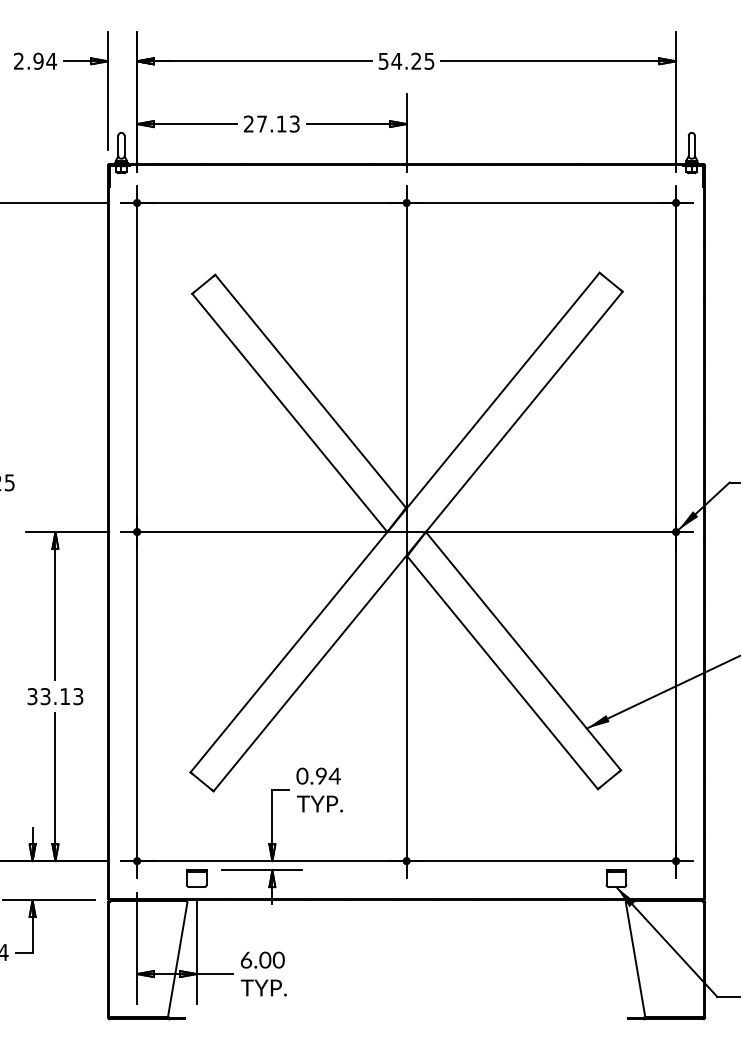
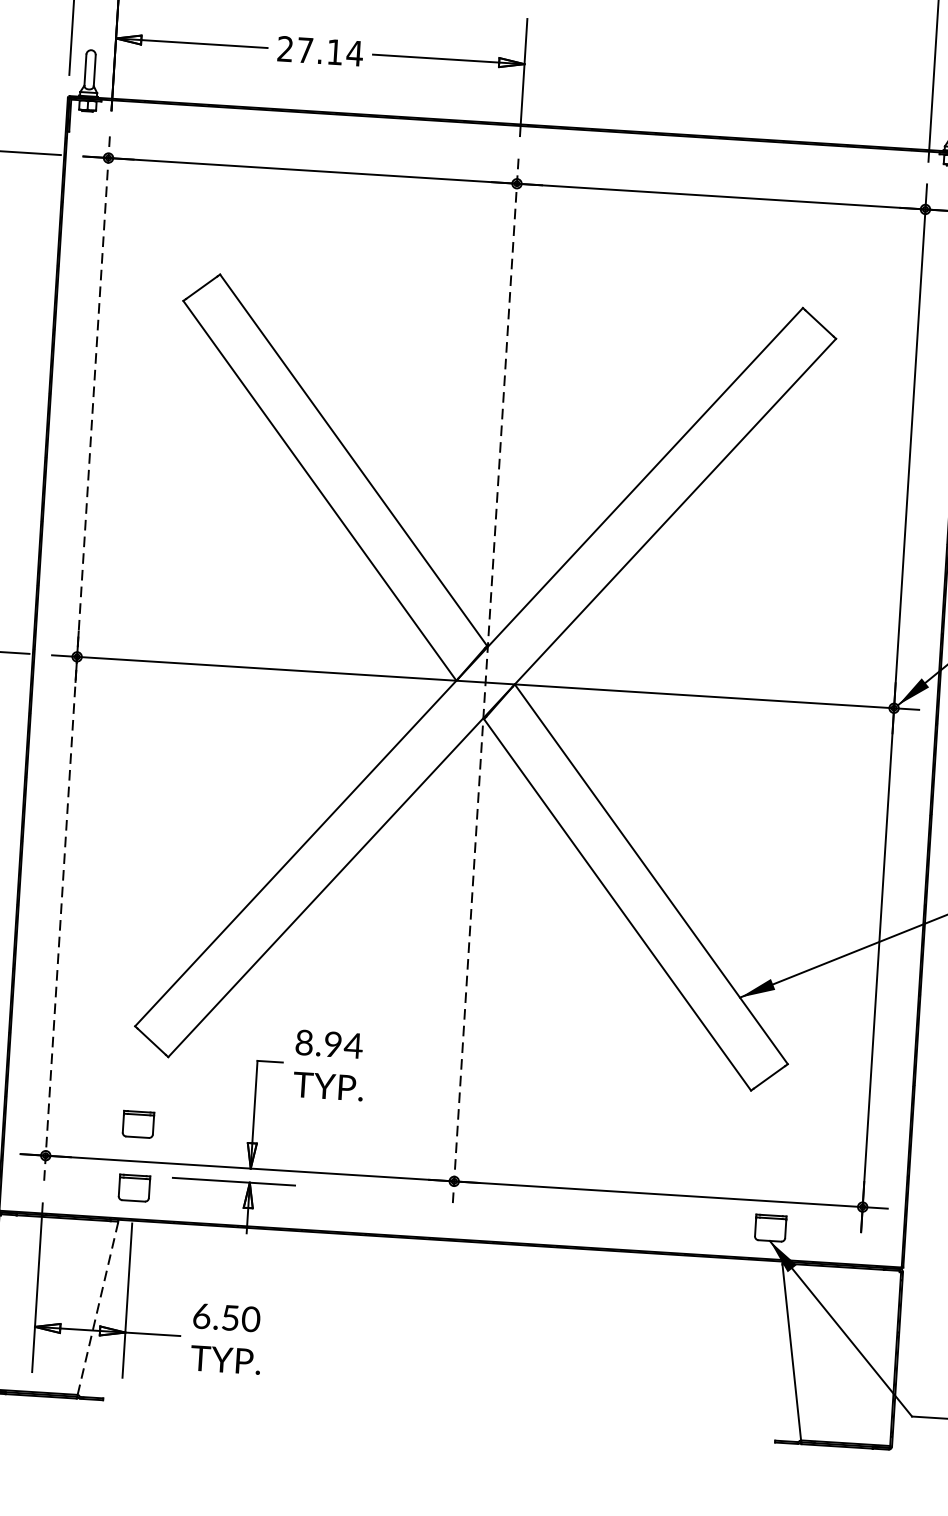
text: (294, 123) -> (354, 52), 27.13 -> 27.14
line: (137, 532) -> (77, 657), solid -> dashed
line: (406, 532) -> (485, 683), solid -> dashed
text: (302, 776) -> (304, 1043), 0.94 -> 8.94
part: (196, 836) -> (138, 1124), added
line: (177, 959) -> (97, 1308), solid -> dashed
text: (265, 959) -> (230, 1317), 6.00 -> 6.50

